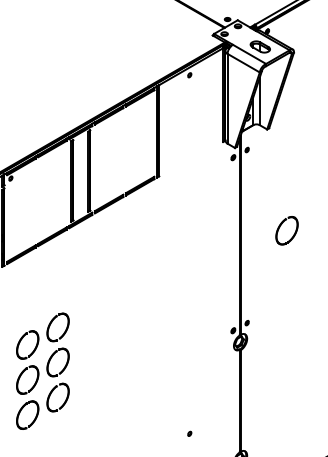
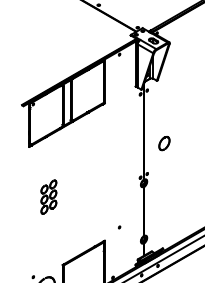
part: (287, 230) -> (164, 143), moved
part: (42, 369) -> (48, 196), size x0.6

